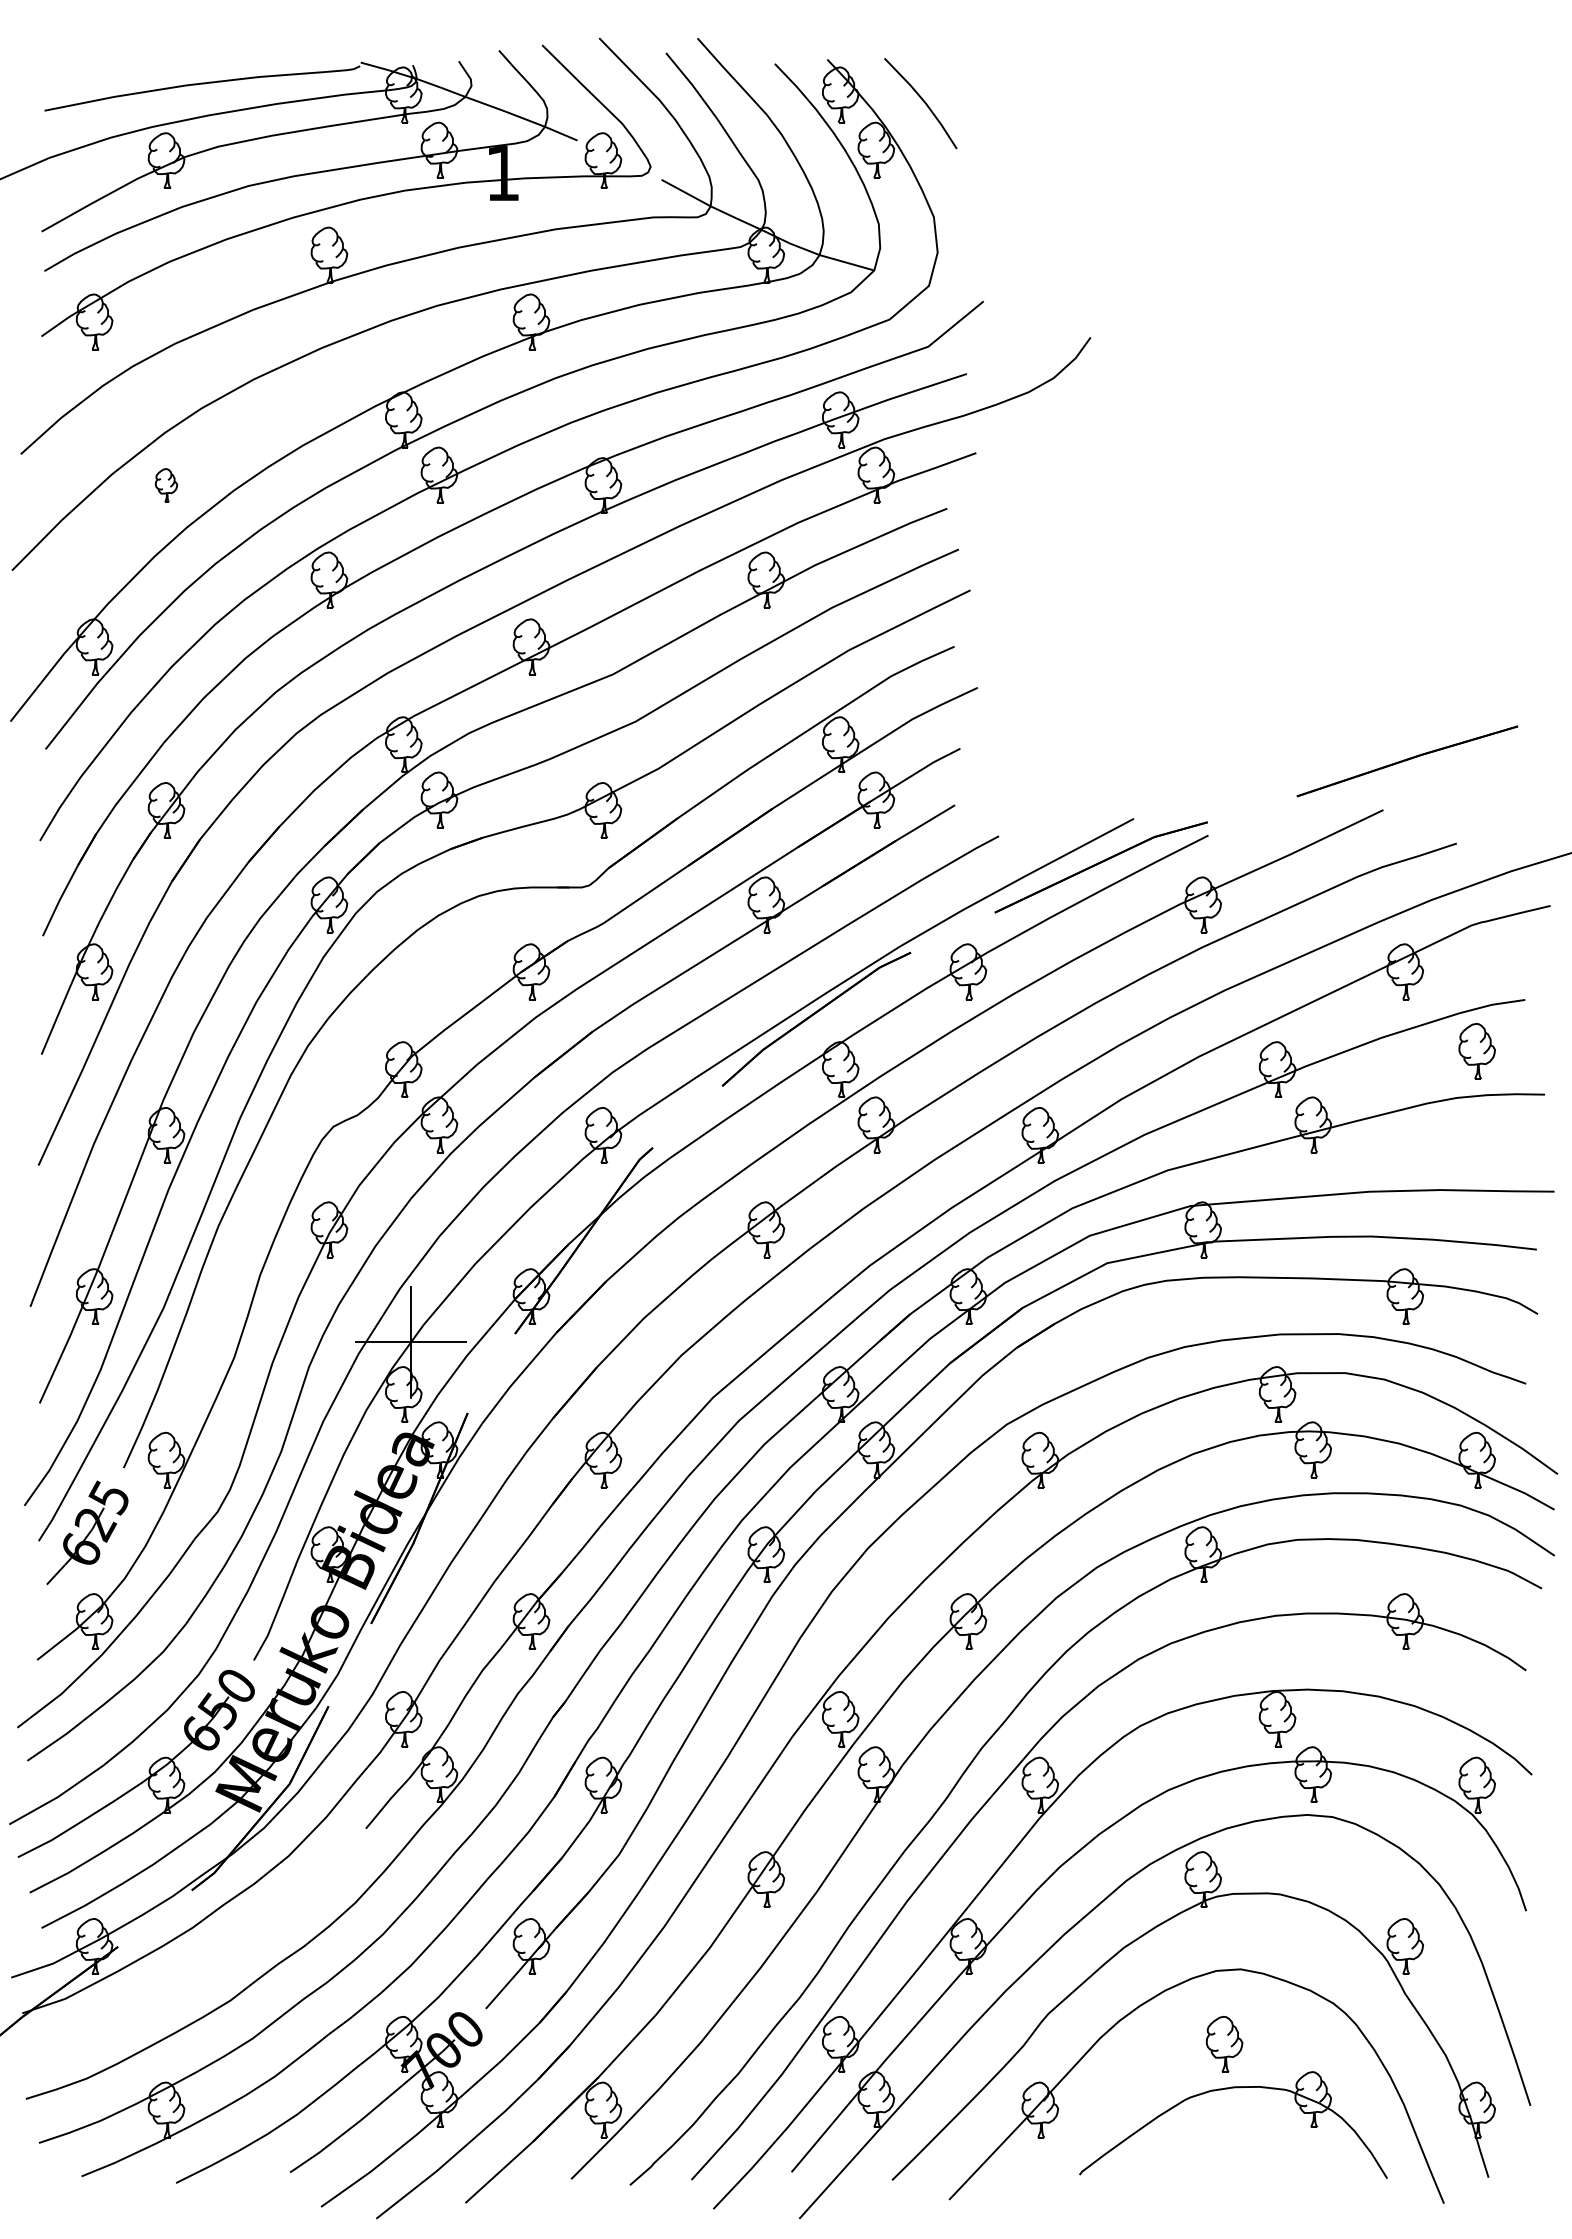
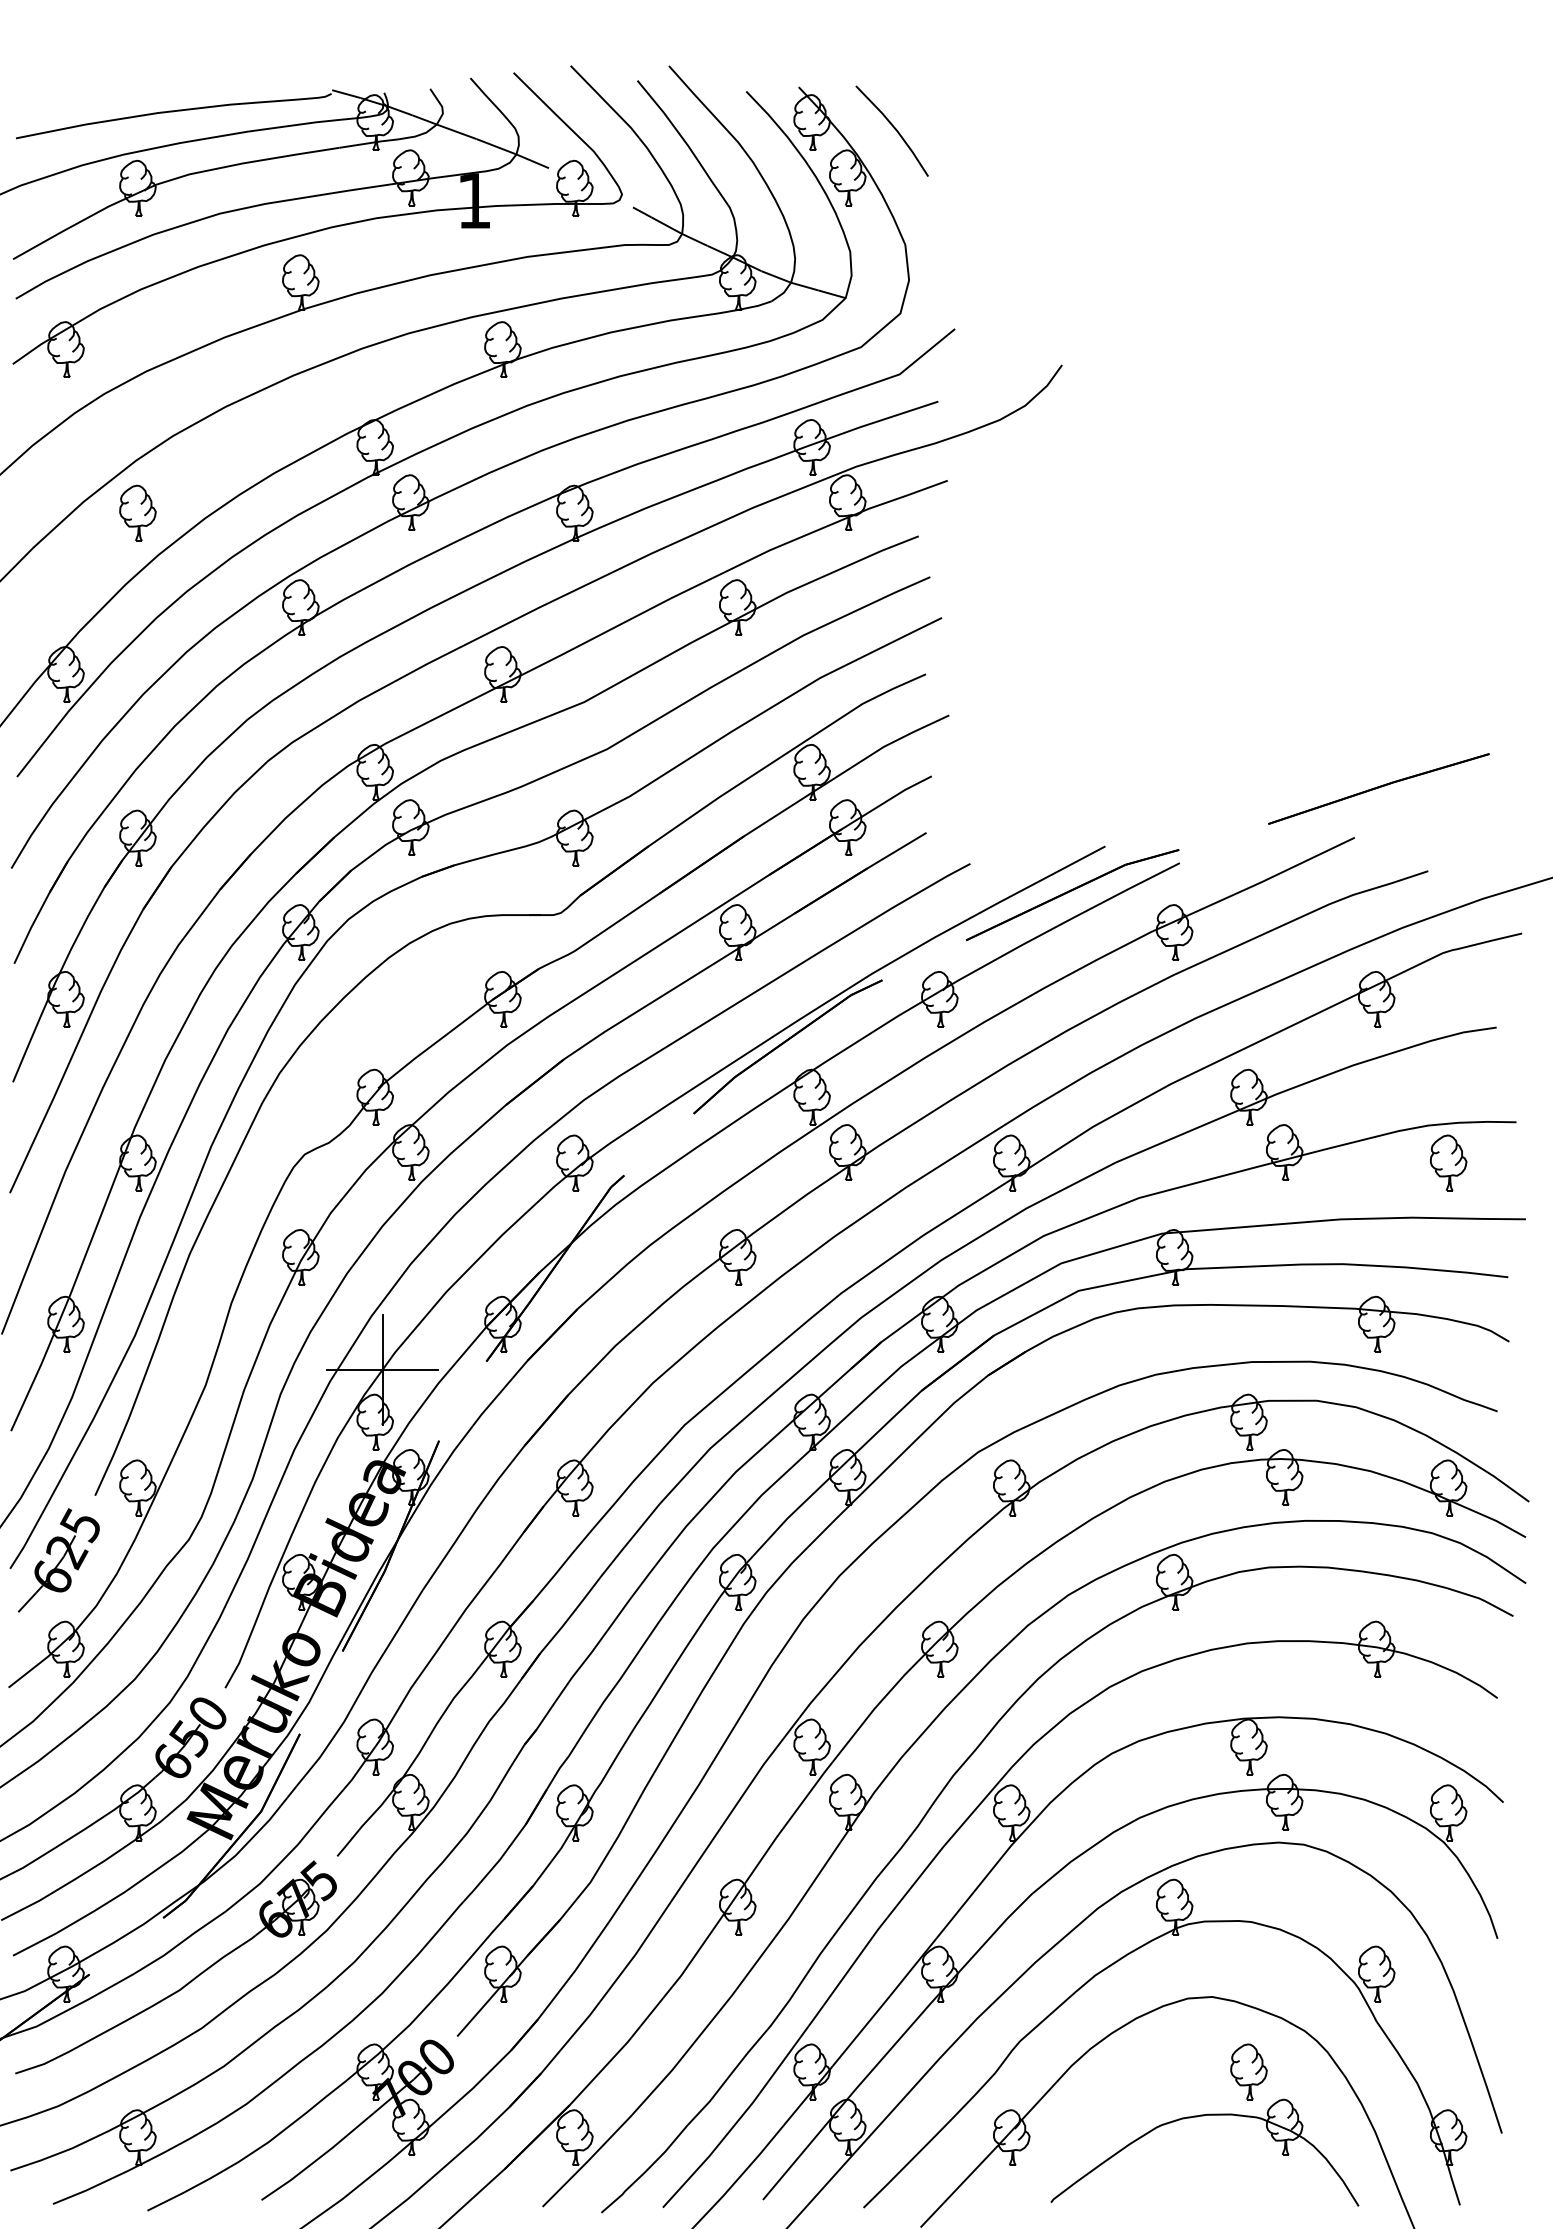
part: (166, 485) -> (137, 513), size x1.67
part: (1476, 1051) -> (1447, 1163), moved
part: (215, 1955) -> (186, 1983), added
part: (1224, 2043) -> (1248, 2071), moved

